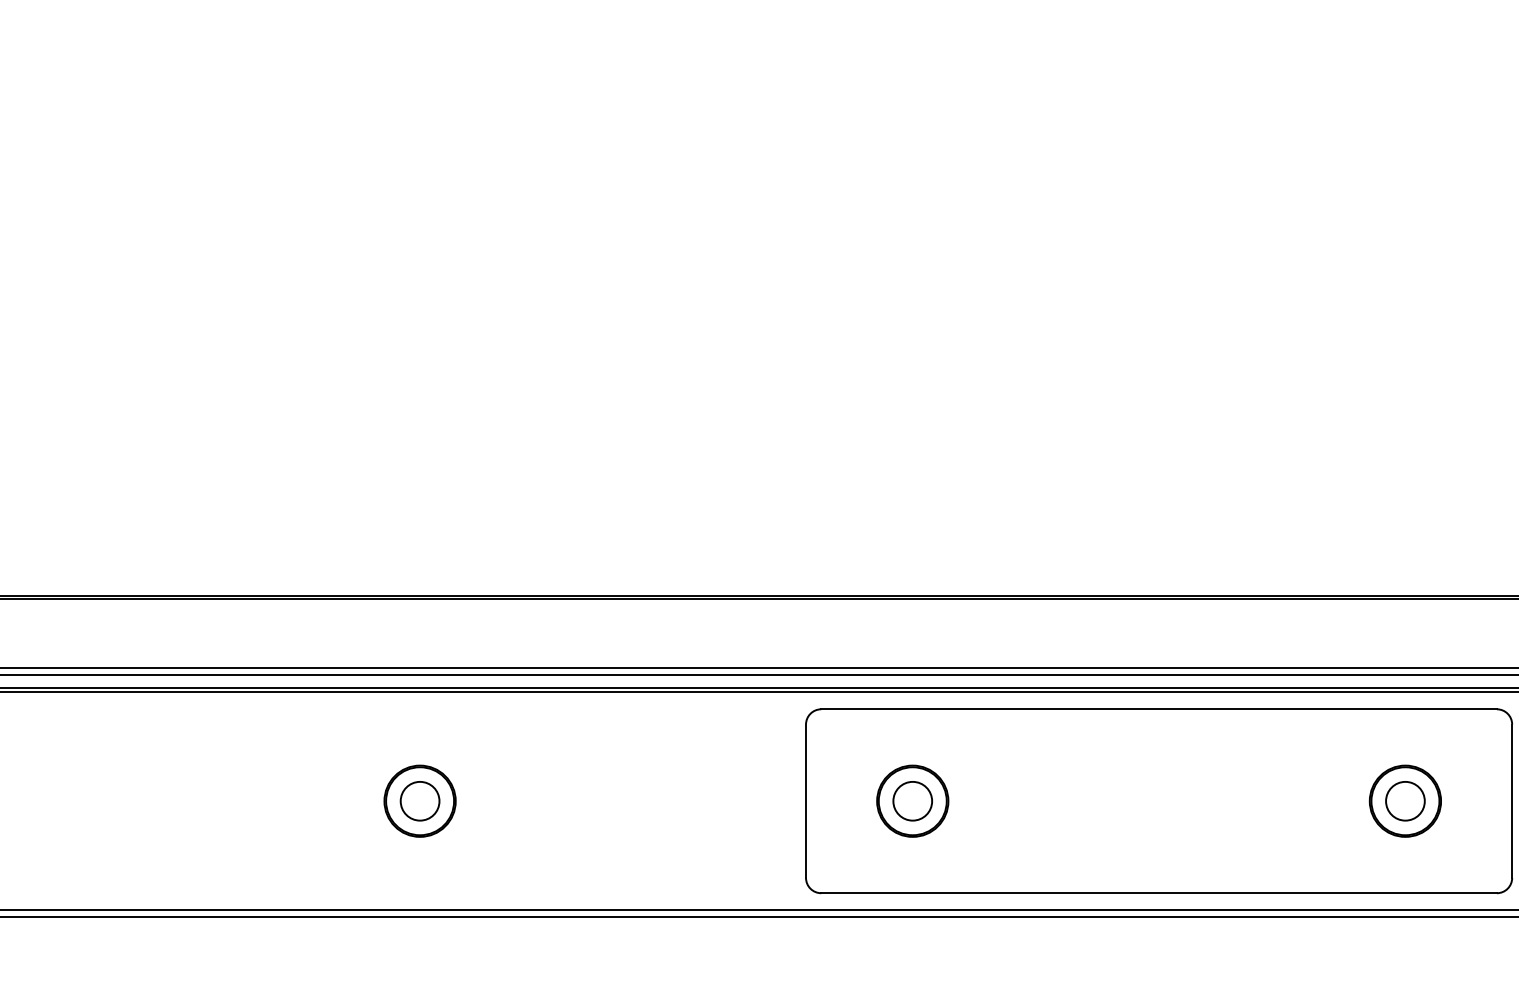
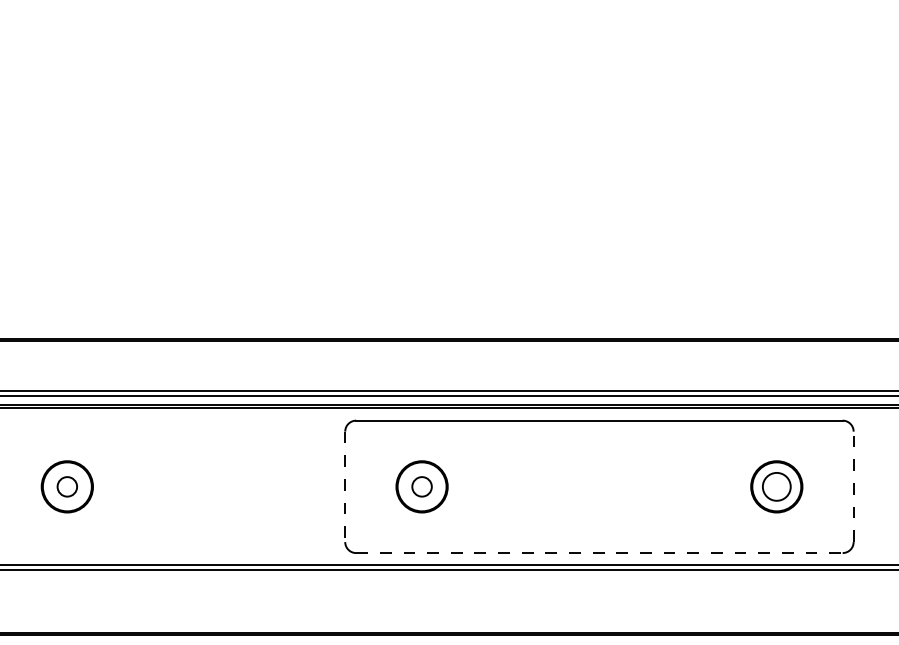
circle: (419, 800) -> (66, 486), size x0.7
circle: (912, 800) -> (421, 486), size x0.7
line: (806, 801) -> (345, 487), solid -> dashed
line: (1512, 801) -> (853, 487), solid -> dashed
line: (1159, 893) -> (599, 553), solid -> dashed

